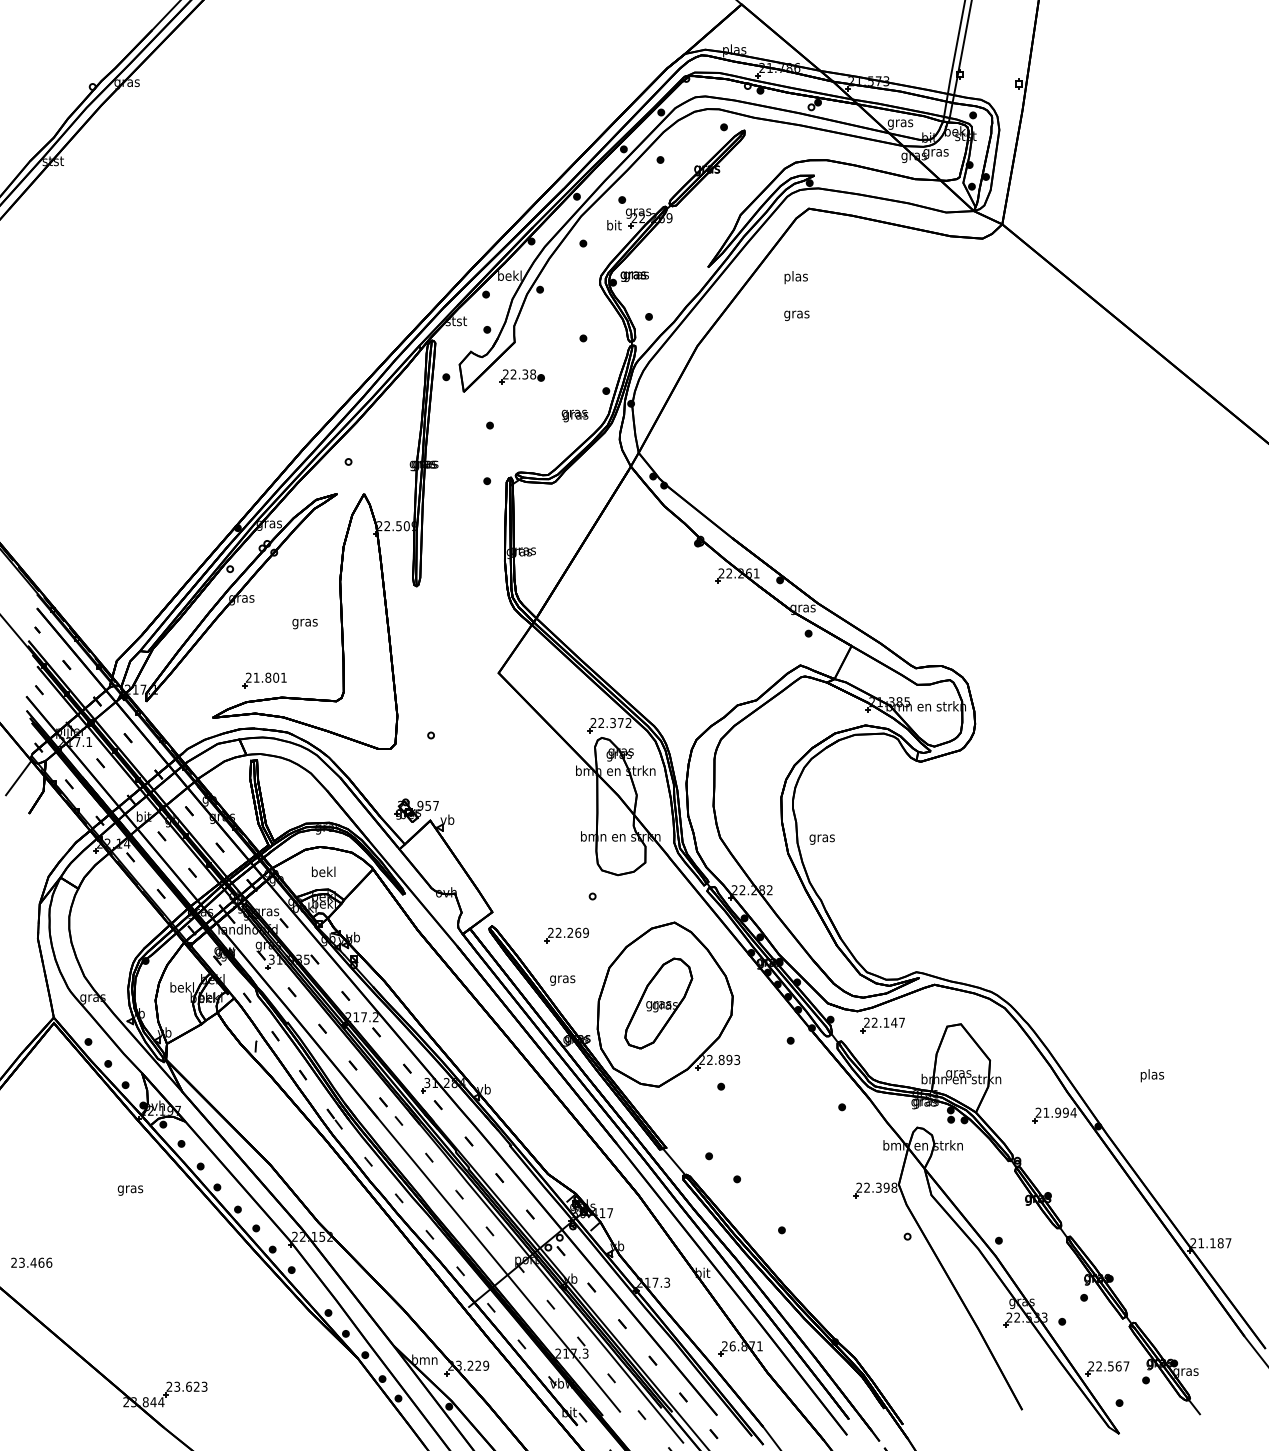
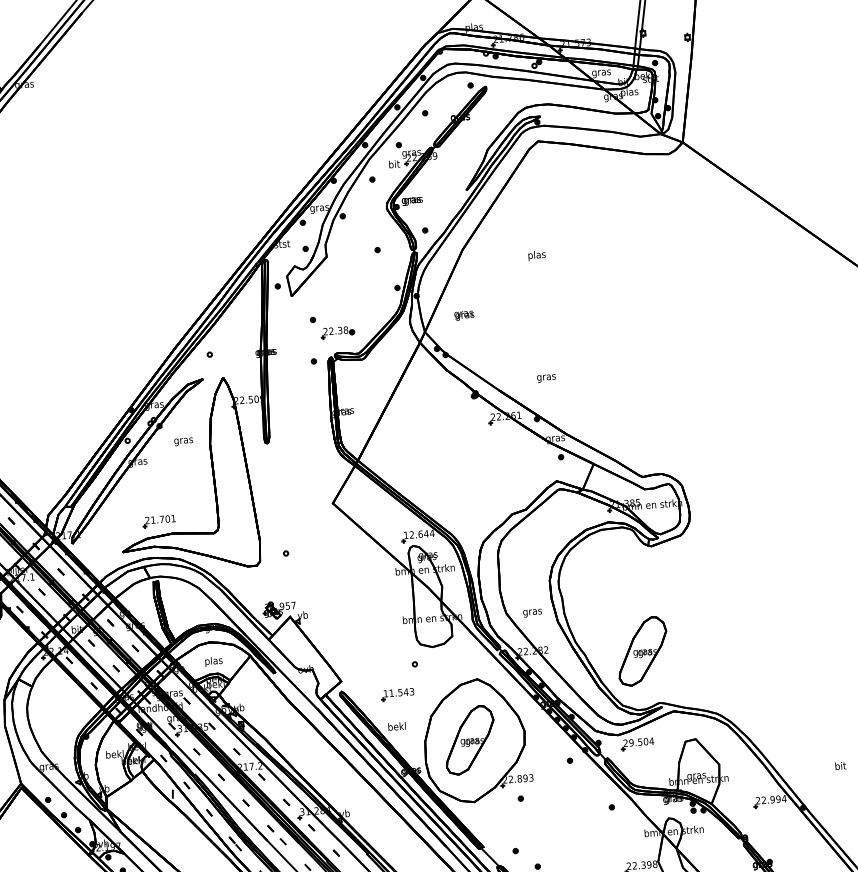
text: (935, 152) -> (629, 92), gras -> plas
text: (509, 276) -> (319, 208), bekl -> gras
text: (795, 277) -> (536, 255), moved
text: (796, 315) -> (546, 378), moved
part: (521, 376) -> (337, 332), moved
text: (574, 415) -> (463, 315), moved
text: (304, 623) -> (183, 441), moved
text: (268, 677) -> (162, 519), 21.801 -> 21.701
text: (610, 723) -> (418, 534), 22.372 -> 12.644
text: (821, 839) -> (532, 613), moved
text: (323, 872) -> (213, 661), bekl -> plas
part: (898, 901) -> (642, 651), added
text: (568, 932) -> (398, 692), 22.269 -> 11.543
text: (562, 978) -> (397, 726), gras -> bekl
text: (888, 1022) -> (641, 741), 22.147 -> 29.504
text: (1152, 1075) -> (840, 766), plas -> bit
text: (1045, 1112) -> (763, 800), 21.994 -> 22.994

